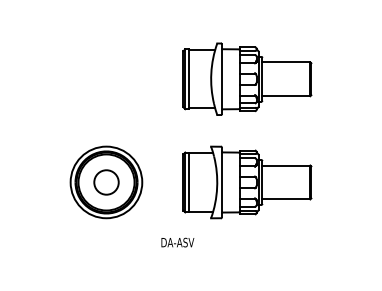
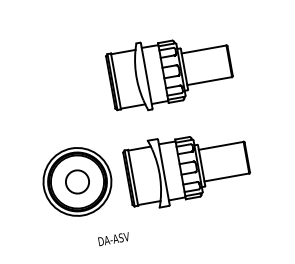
part: (106, 182) -> (77, 182), moved
text: (177, 242) -> (113, 239), moved

